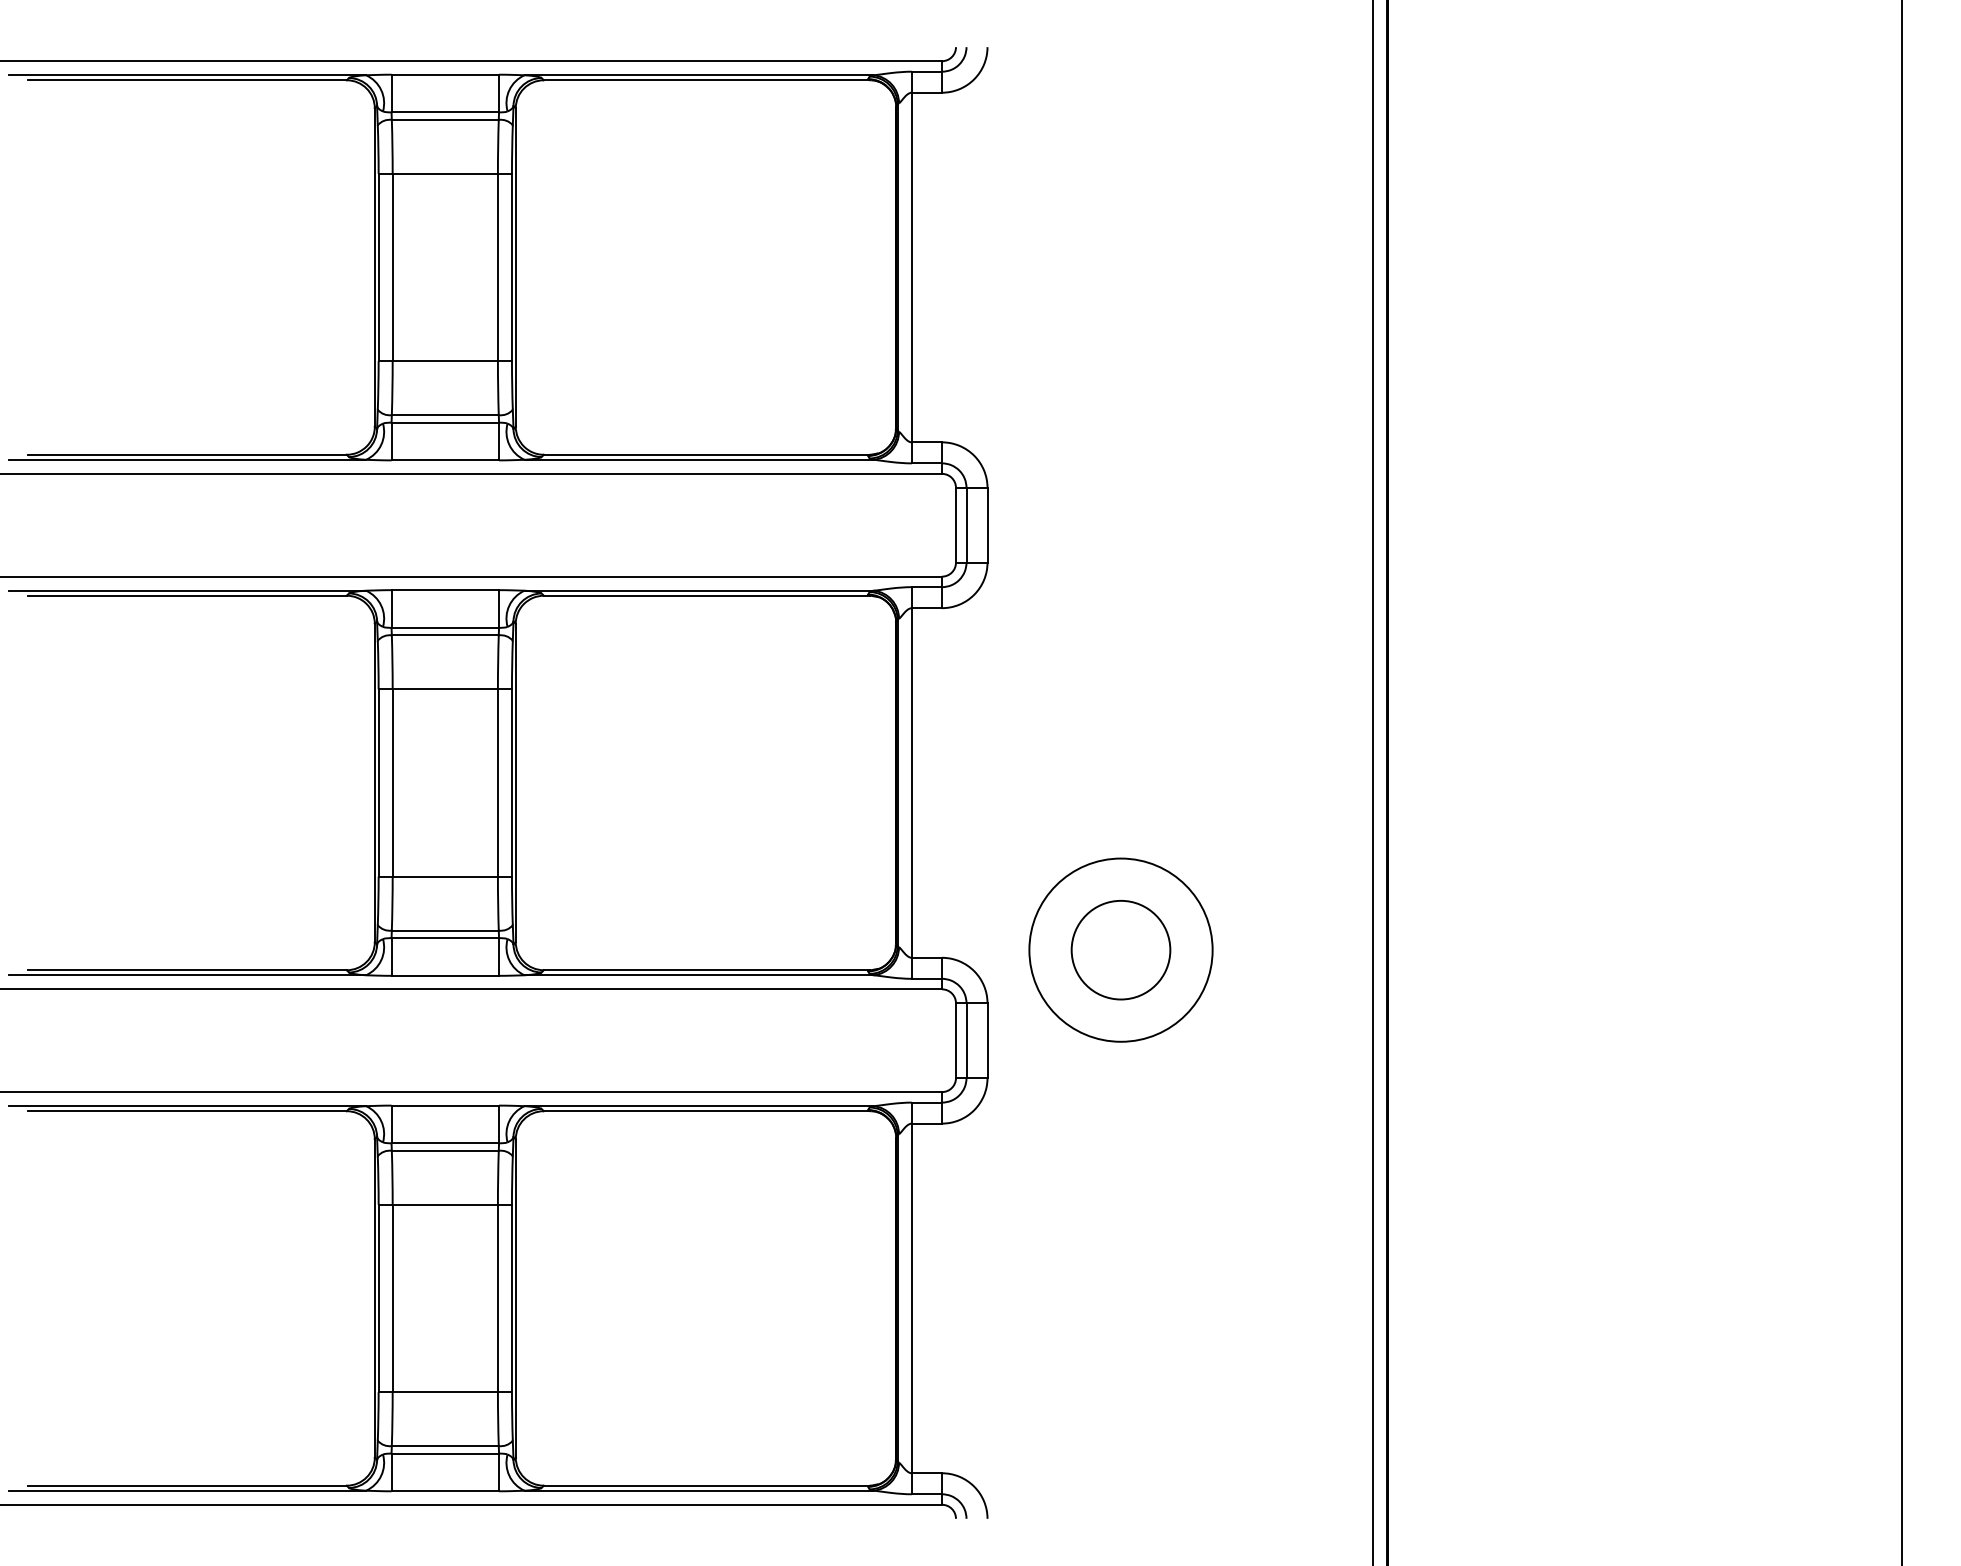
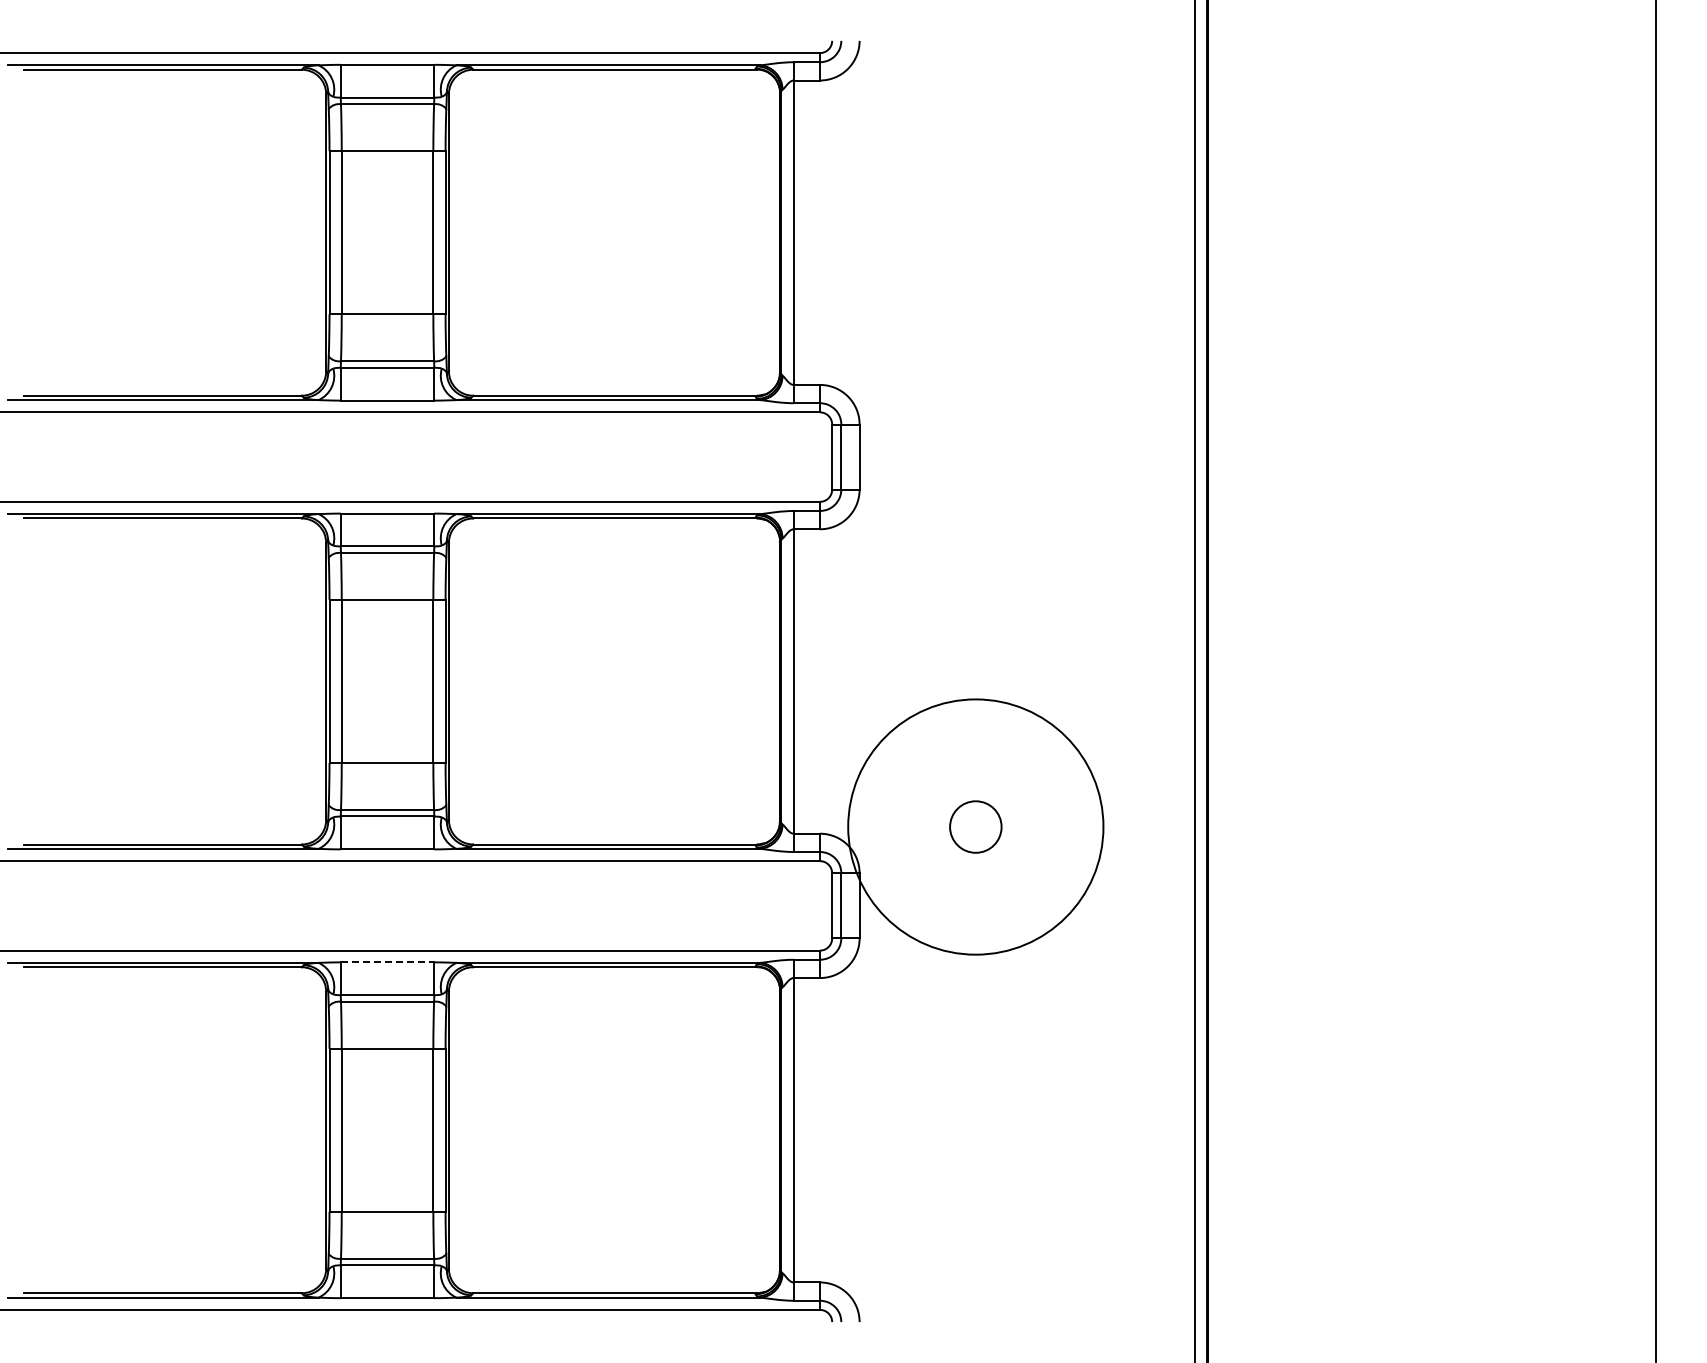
circle: (1120, 949) -> (975, 826), size x1.6
circle: (1120, 950) -> (975, 827), size x0.6
line: (445, 1105) -> (387, 962), solid -> dashed

